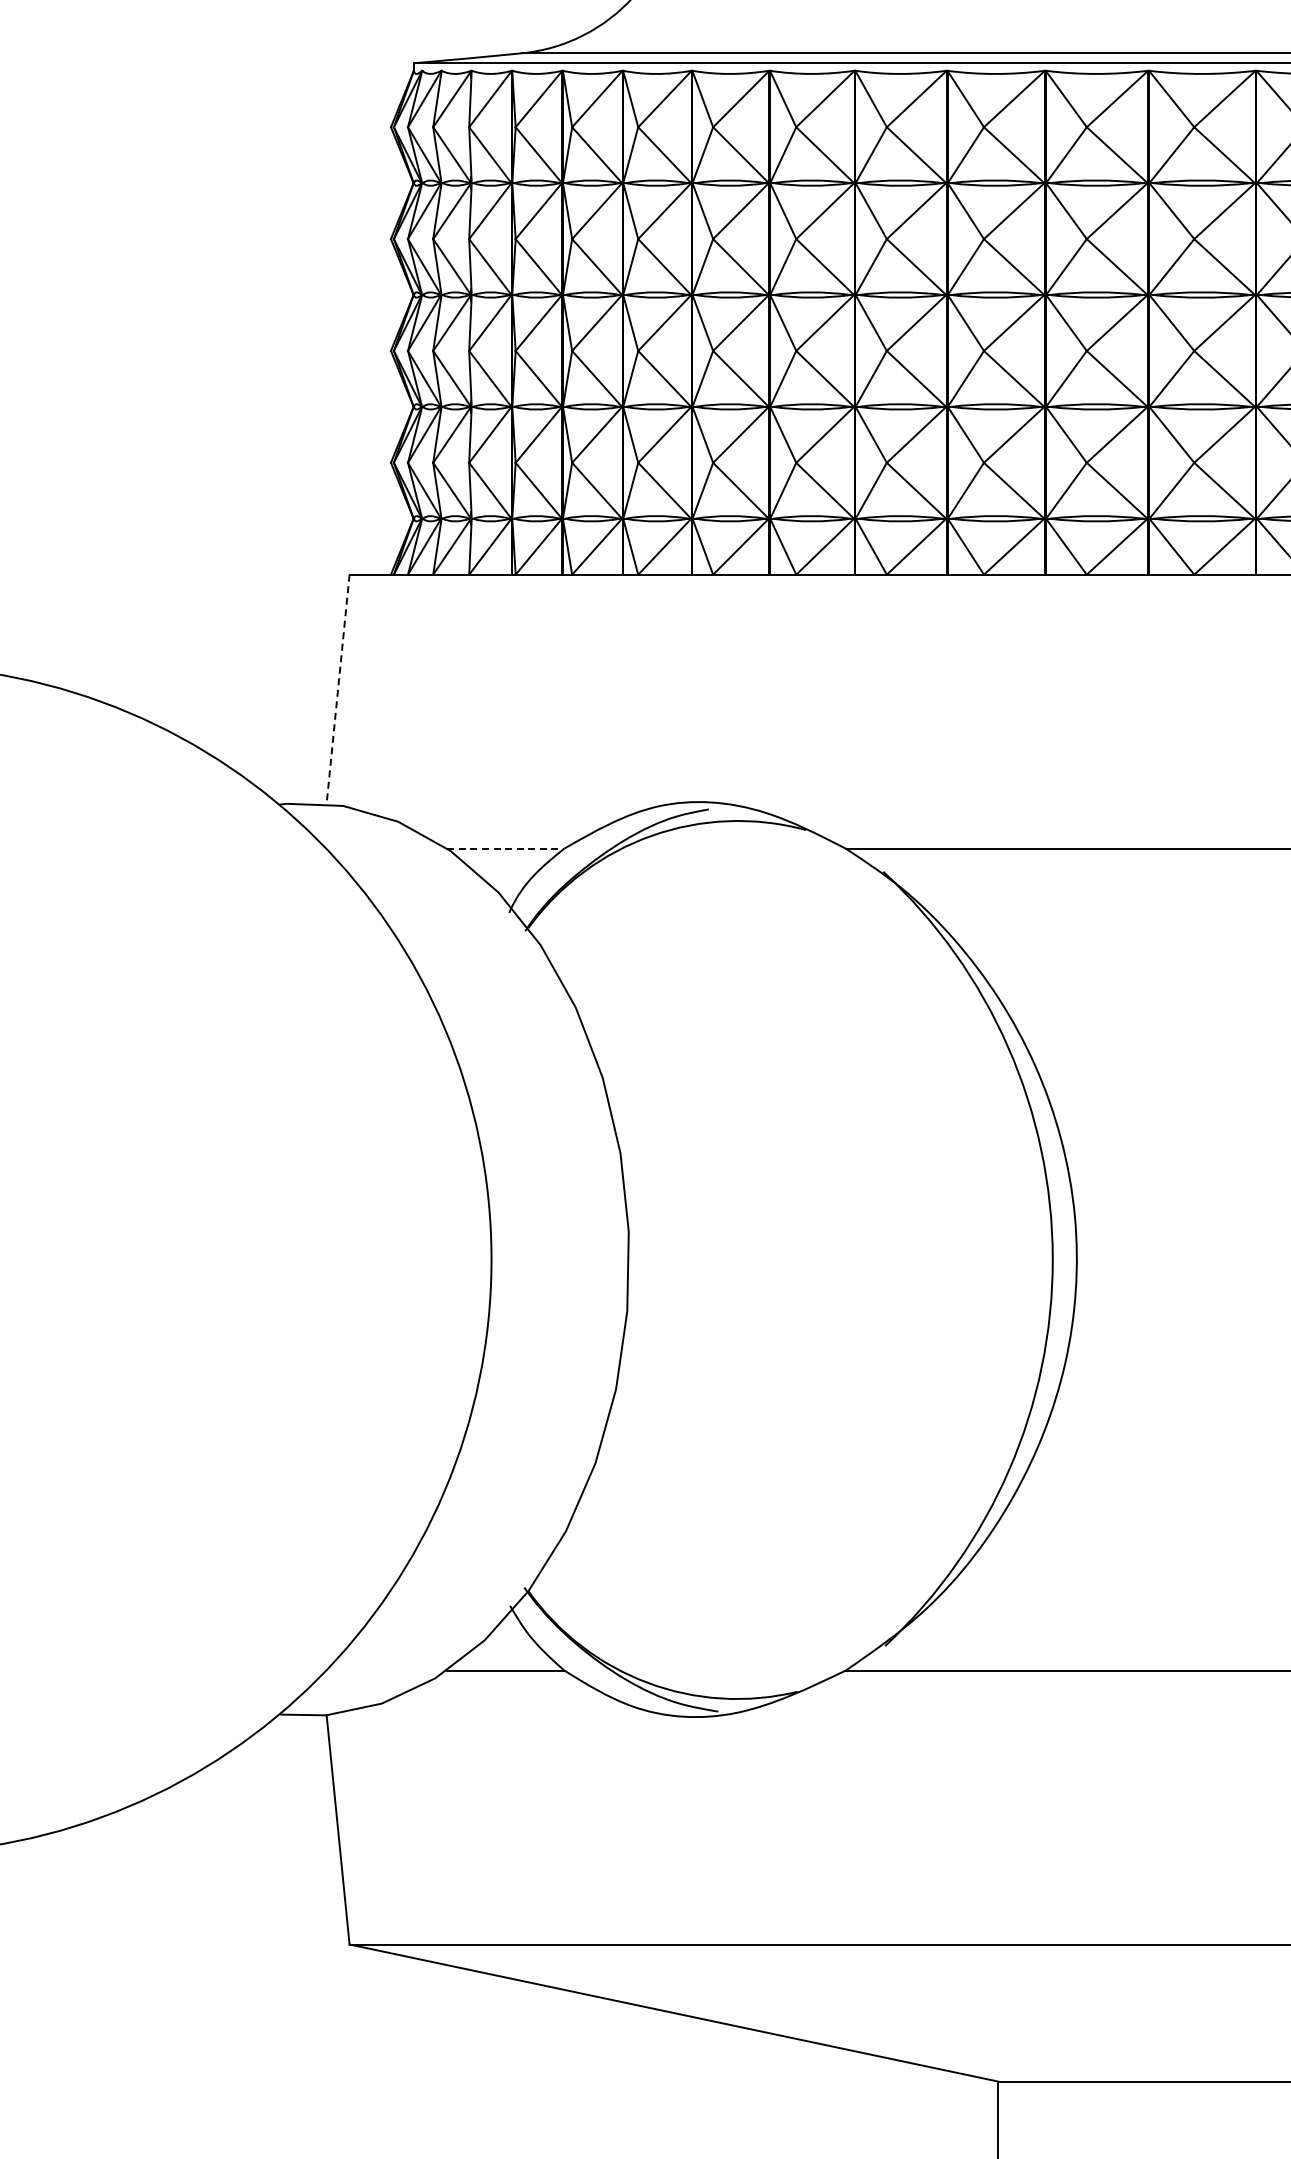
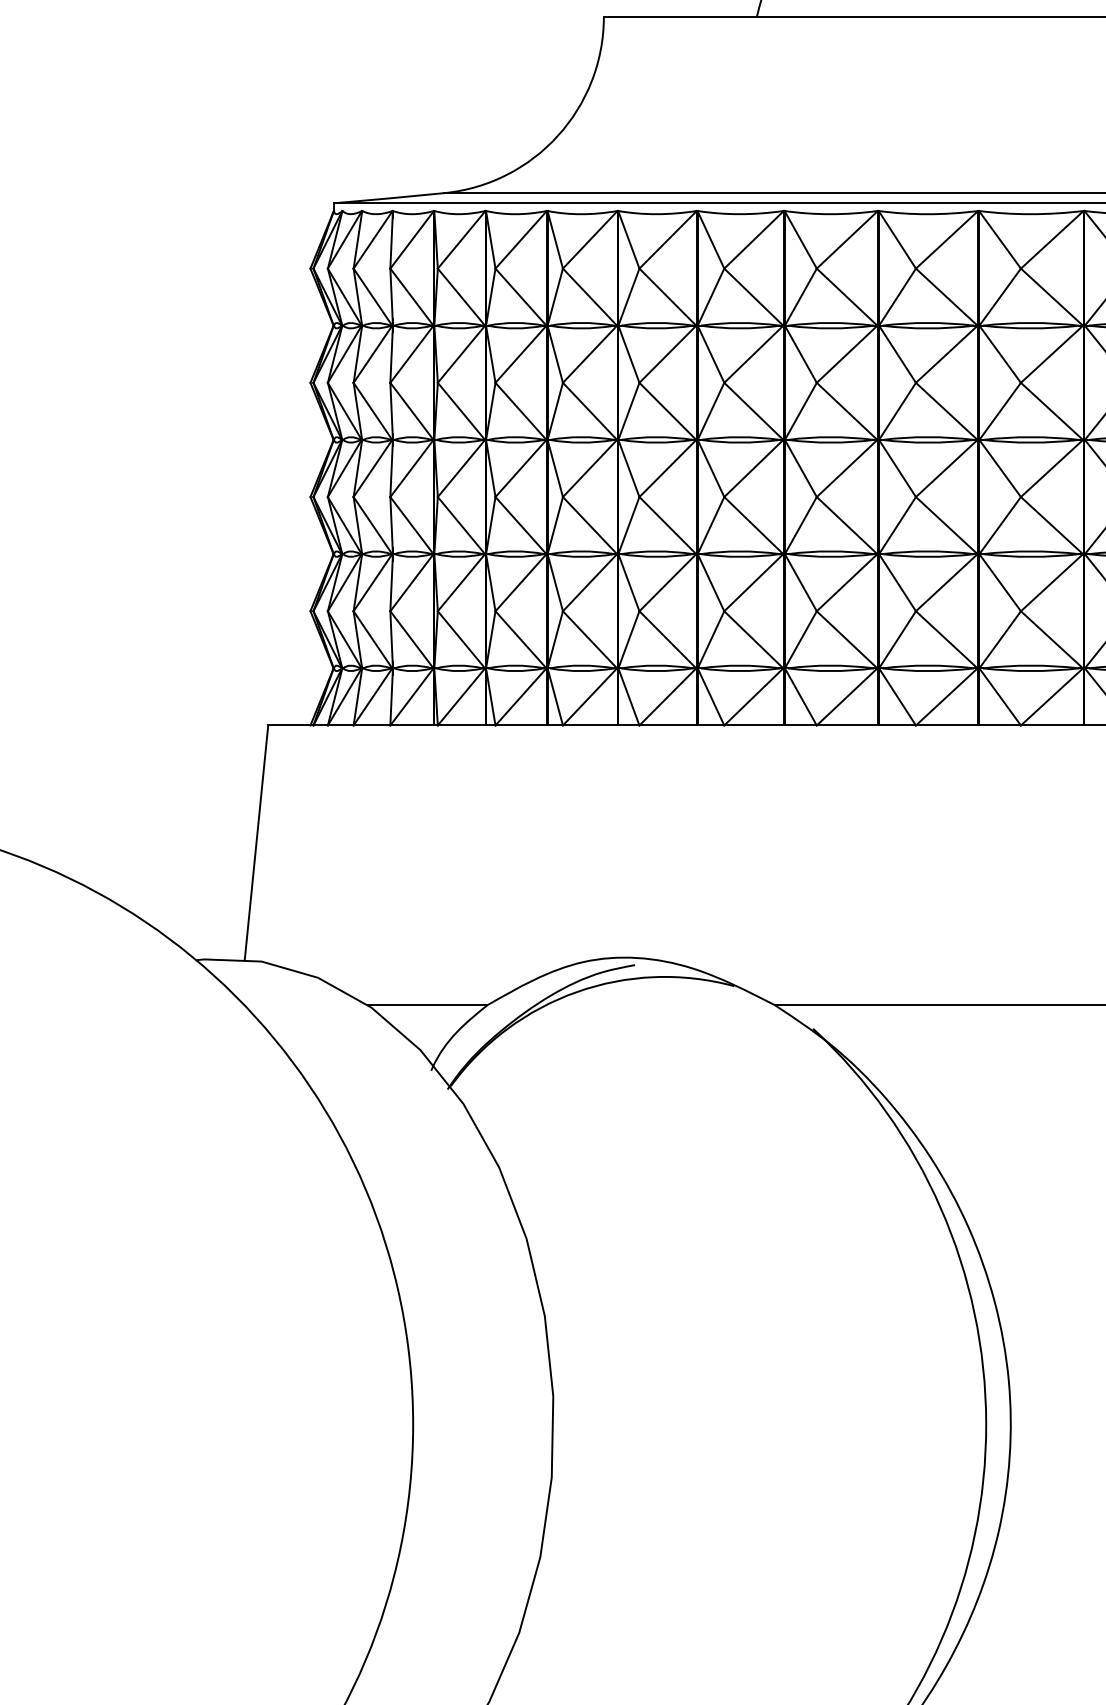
line: (338, 689) -> (256, 842), dashed -> solid
line: (505, 848) -> (427, 1005), dashed -> solid

